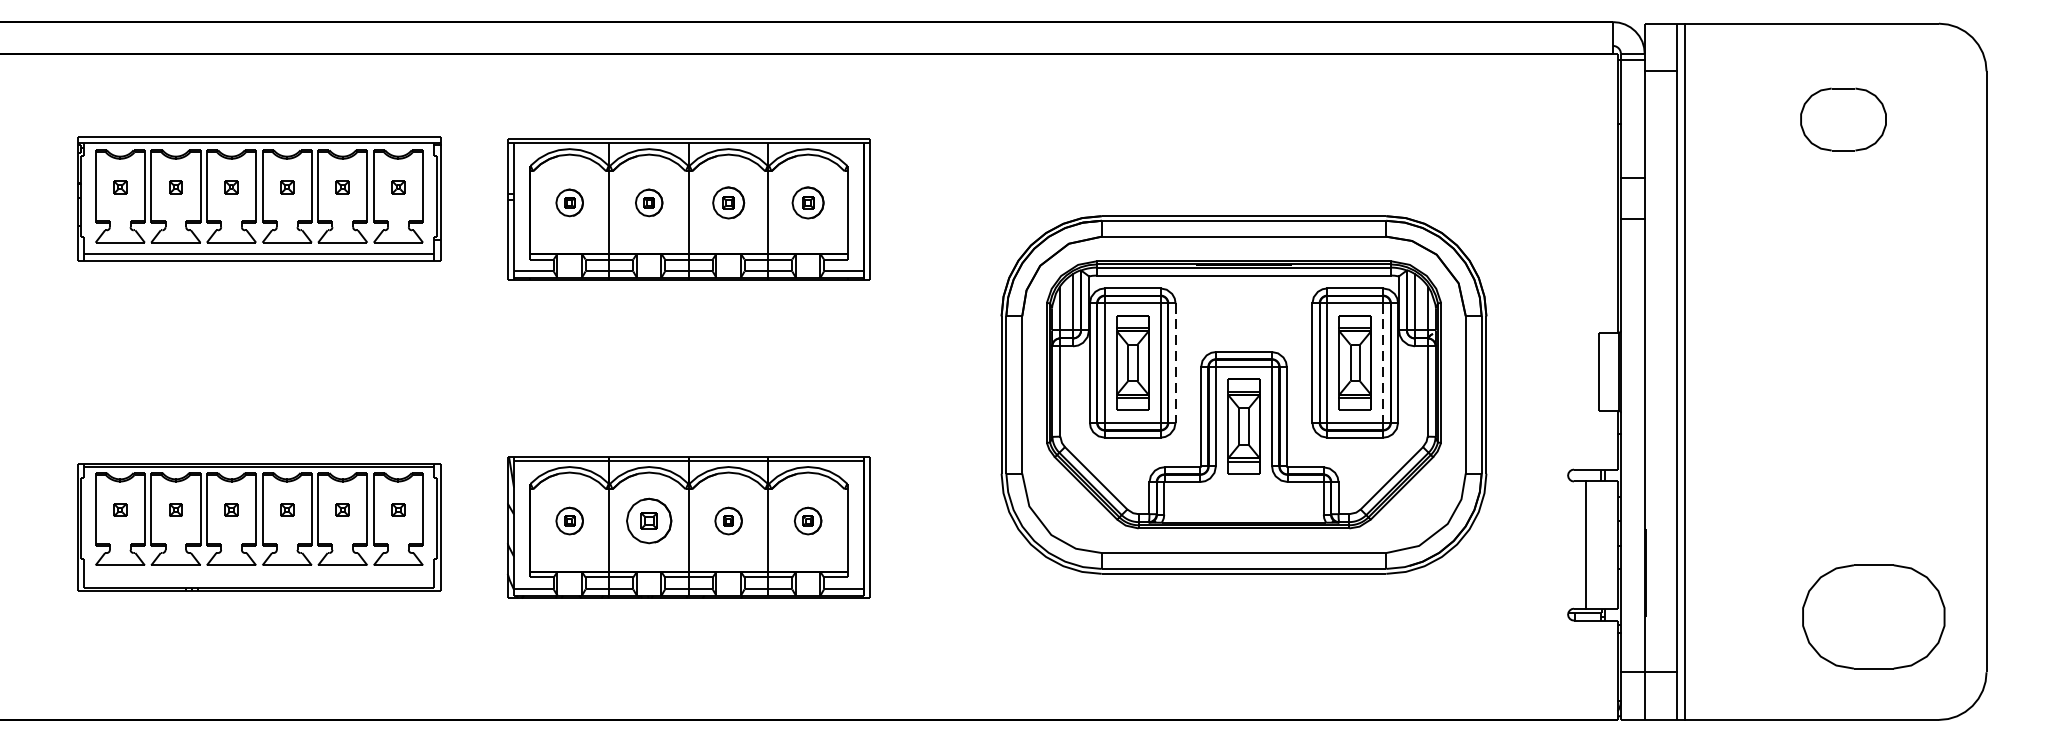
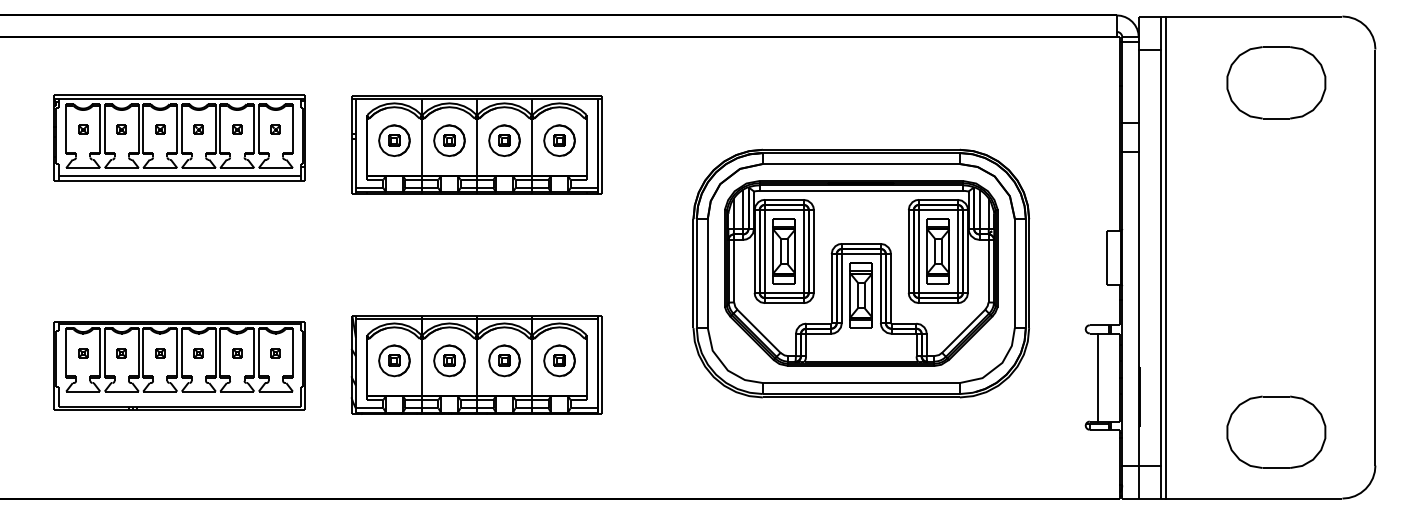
part: (1843, 118) -> (1276, 82), size x1.67
part: (569, 202) -> (394, 140), size x1.67
part: (649, 202) -> (449, 140), size x1.67
part: (728, 202) -> (504, 140), size x1.43
part: (808, 202) -> (559, 140), size x1.43
line: (1174, 364) -> (813, 252), dashed -> solid
line: (1382, 364) -> (957, 252), dashed -> solid
part: (569, 520) -> (394, 360), size x1.67
part: (728, 520) -> (504, 360), size x1.67
part: (808, 520) -> (559, 360), size x1.67
part: (1873, 615) -> (1276, 431), moved

